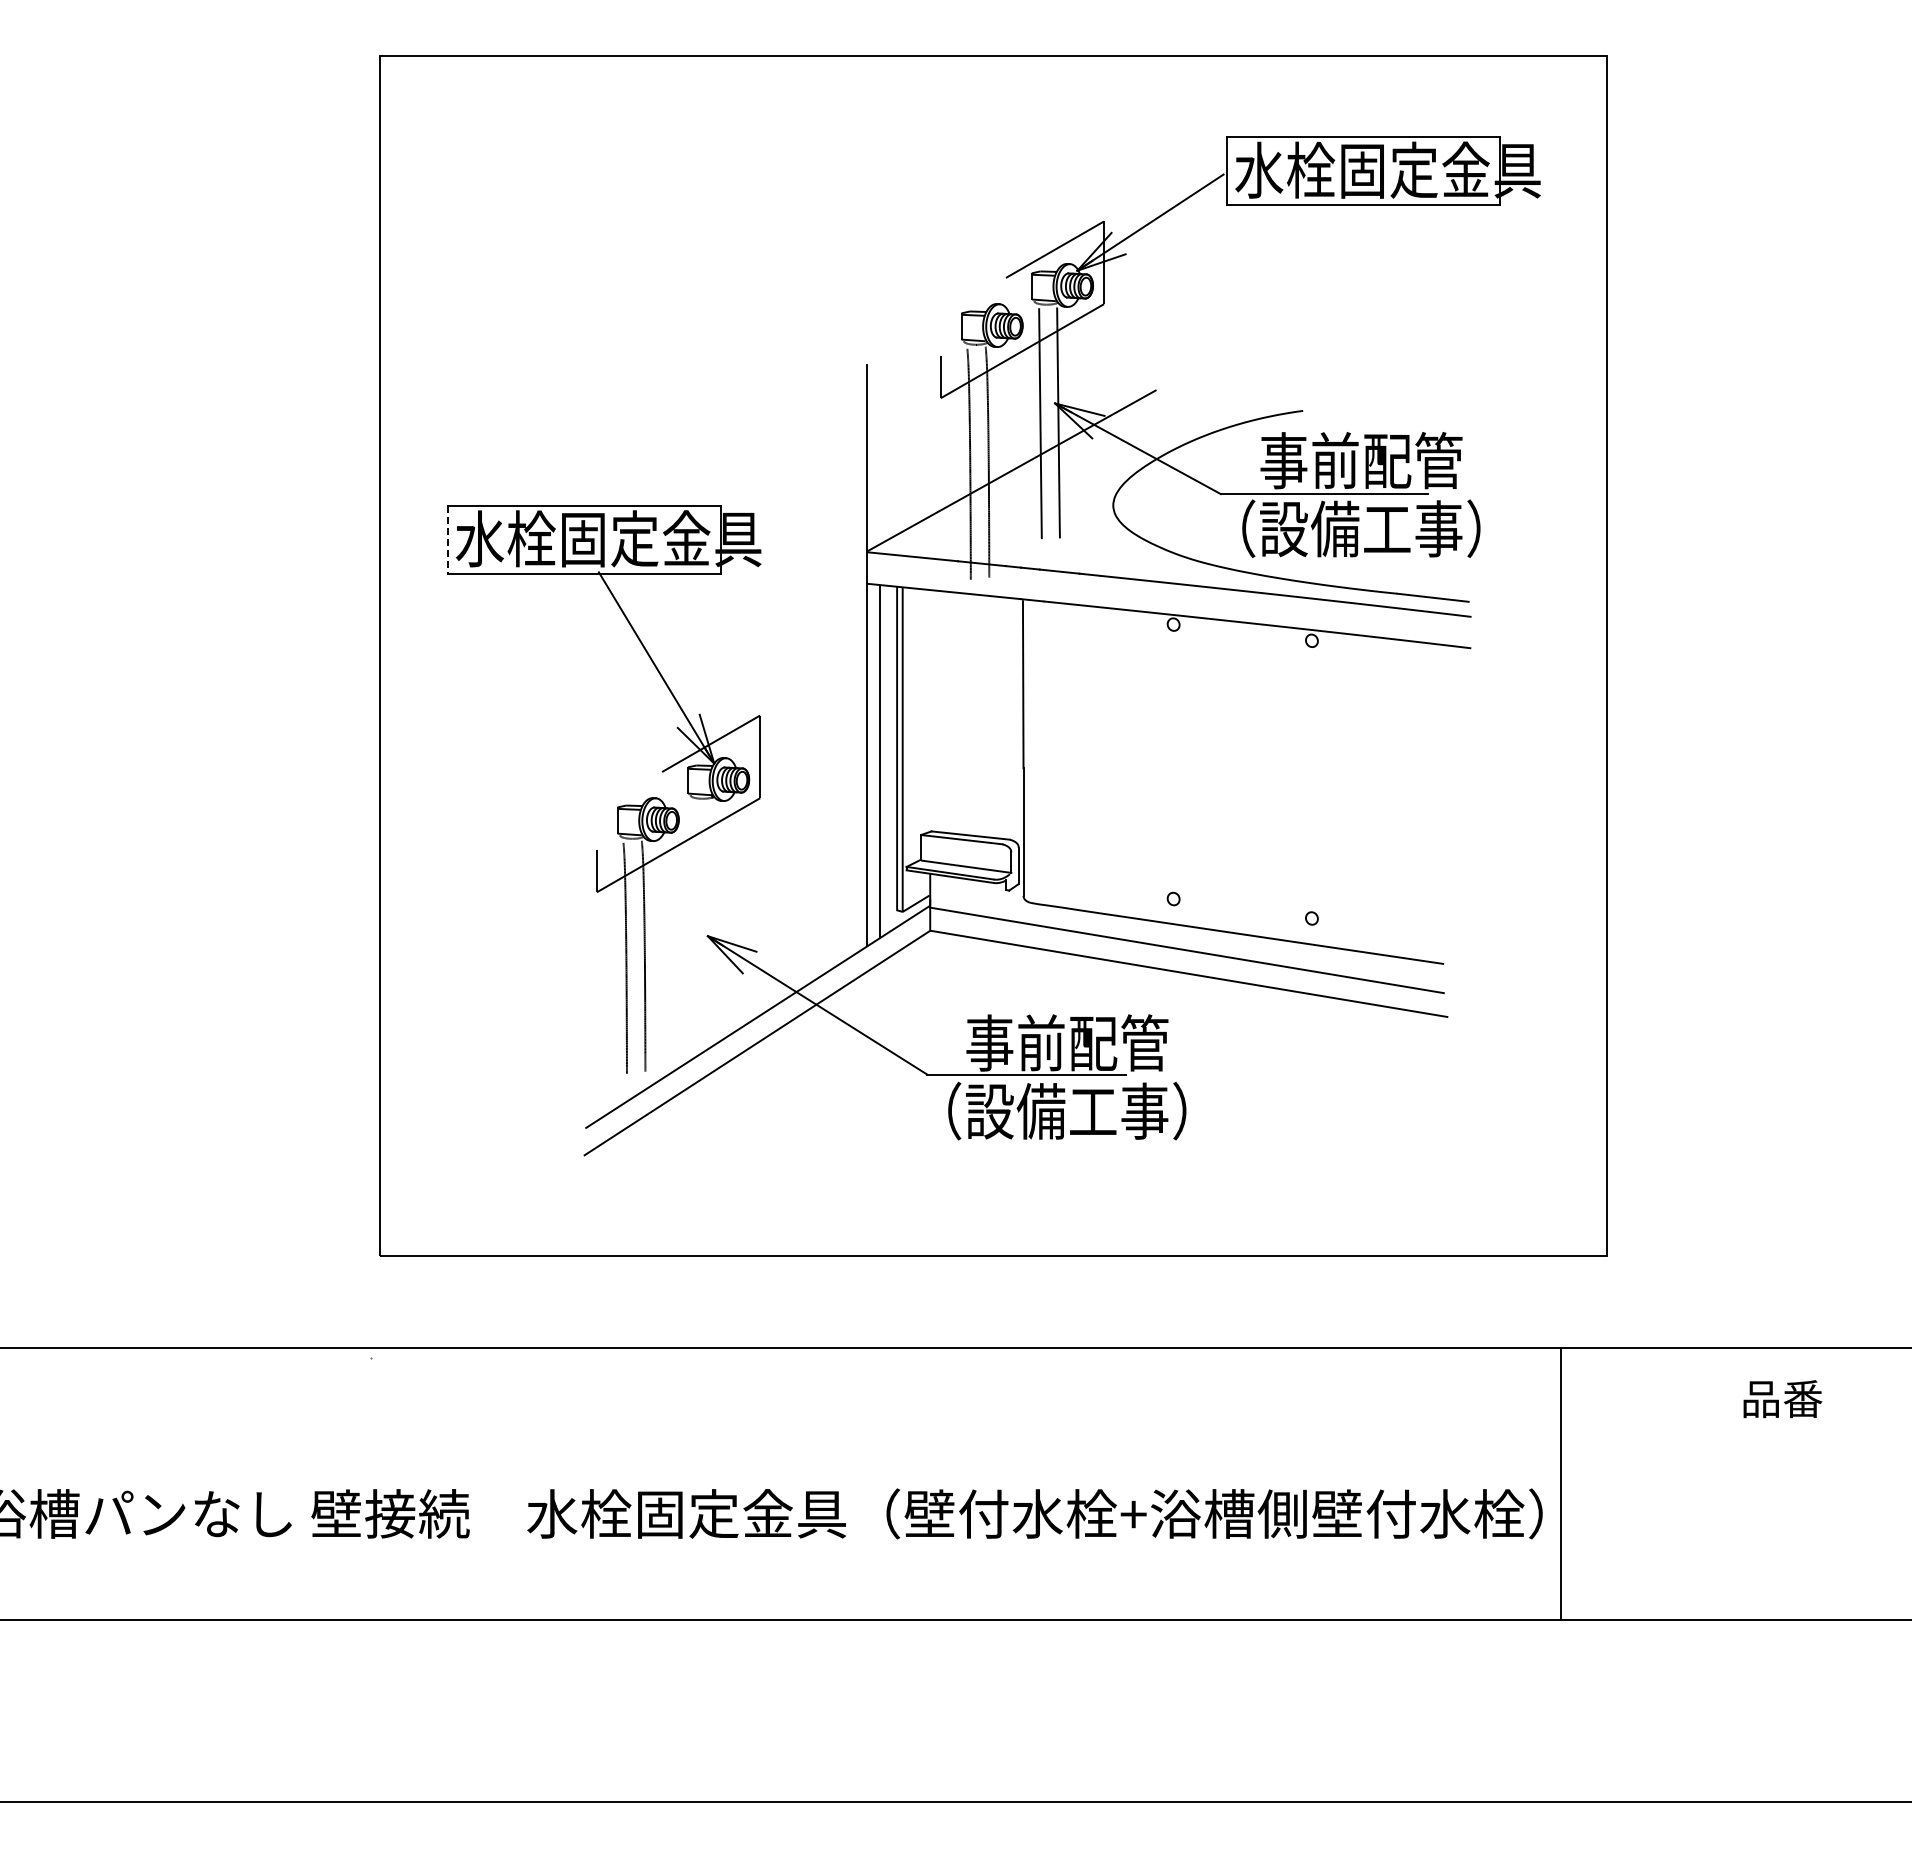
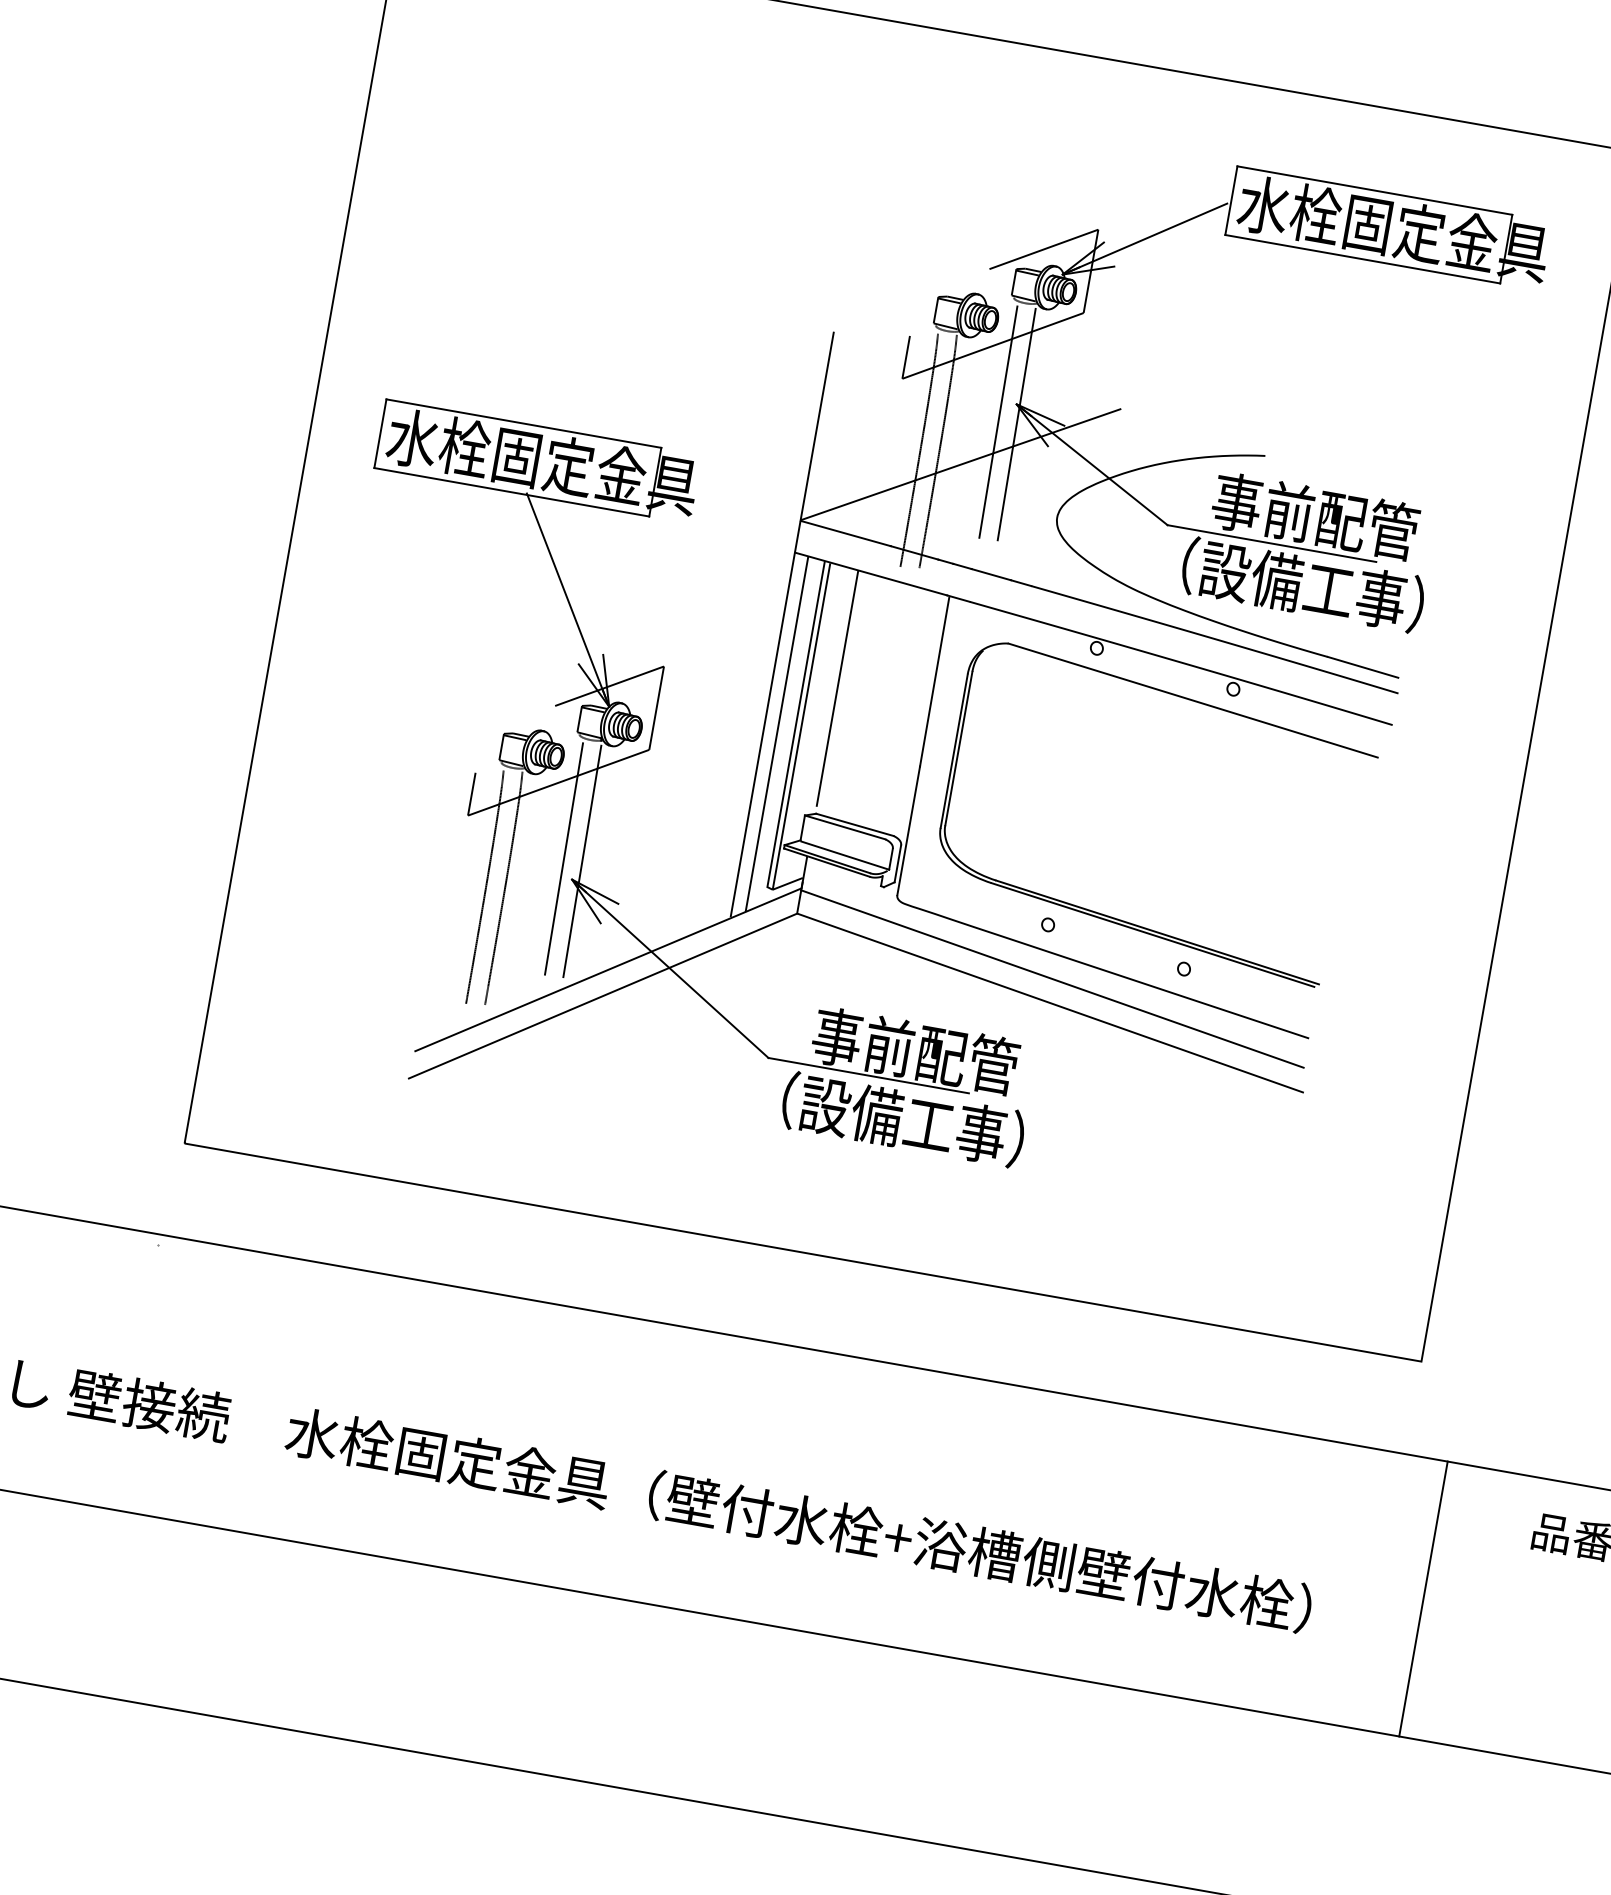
line: (447, 540) -> (379, 434), dashed -> solid
line: (930, 706) -> (837, 687), added
part: (1244, 881) -> (1122, 919), added
line: (714, 919) -> (581, 863), added
line: (696, 924) -> (562, 865), added
line: (1561, 1483) -> (1423, 1598), moved

